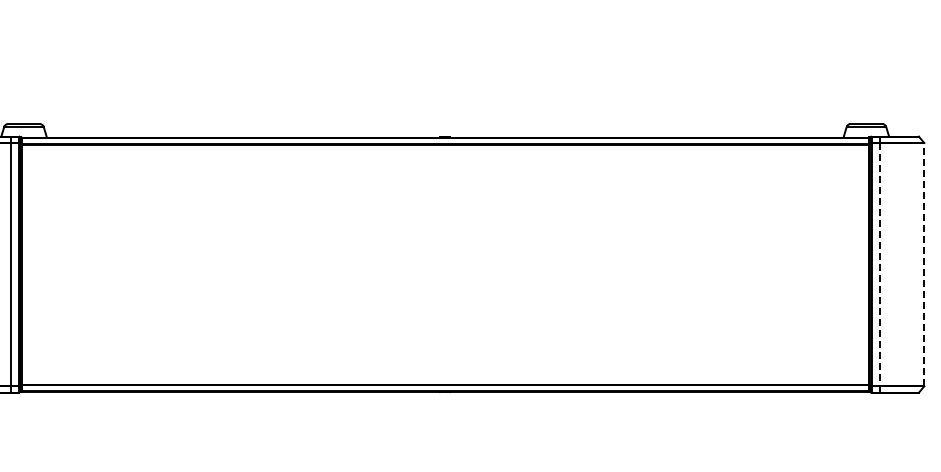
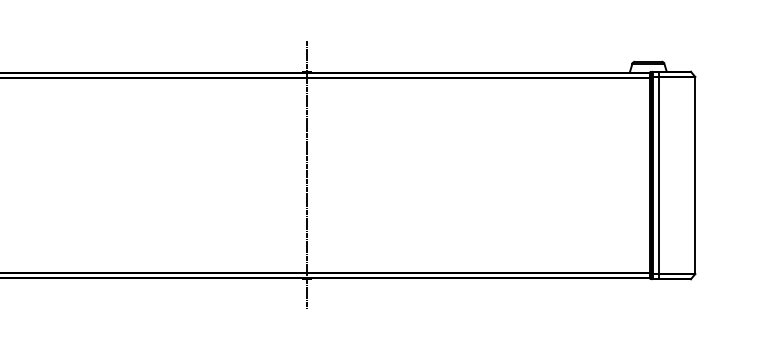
line: (445, 264) -> (307, 175), added
line: (924, 264) -> (695, 175), dashed -> solid
line: (879, 265) -> (658, 176), dashed -> solid

